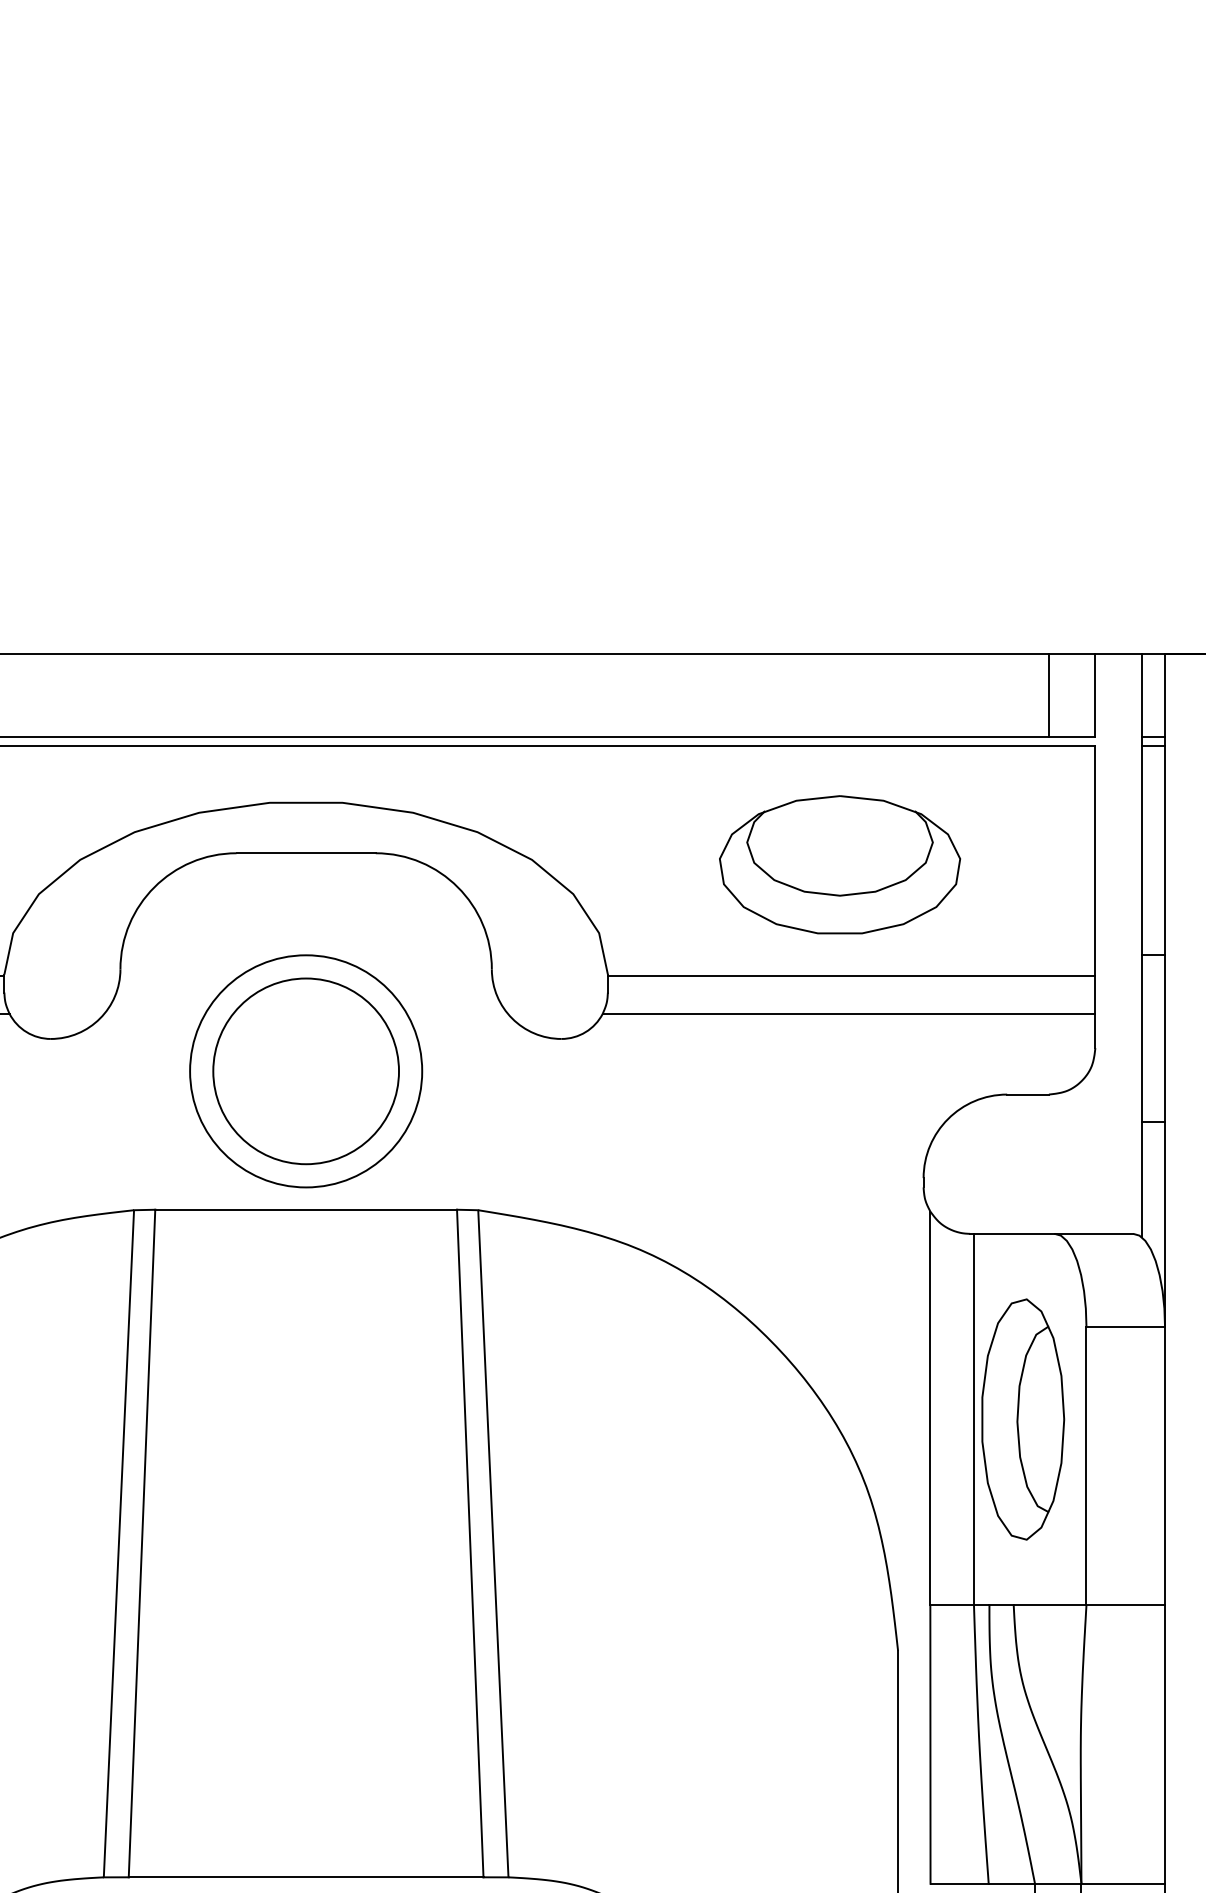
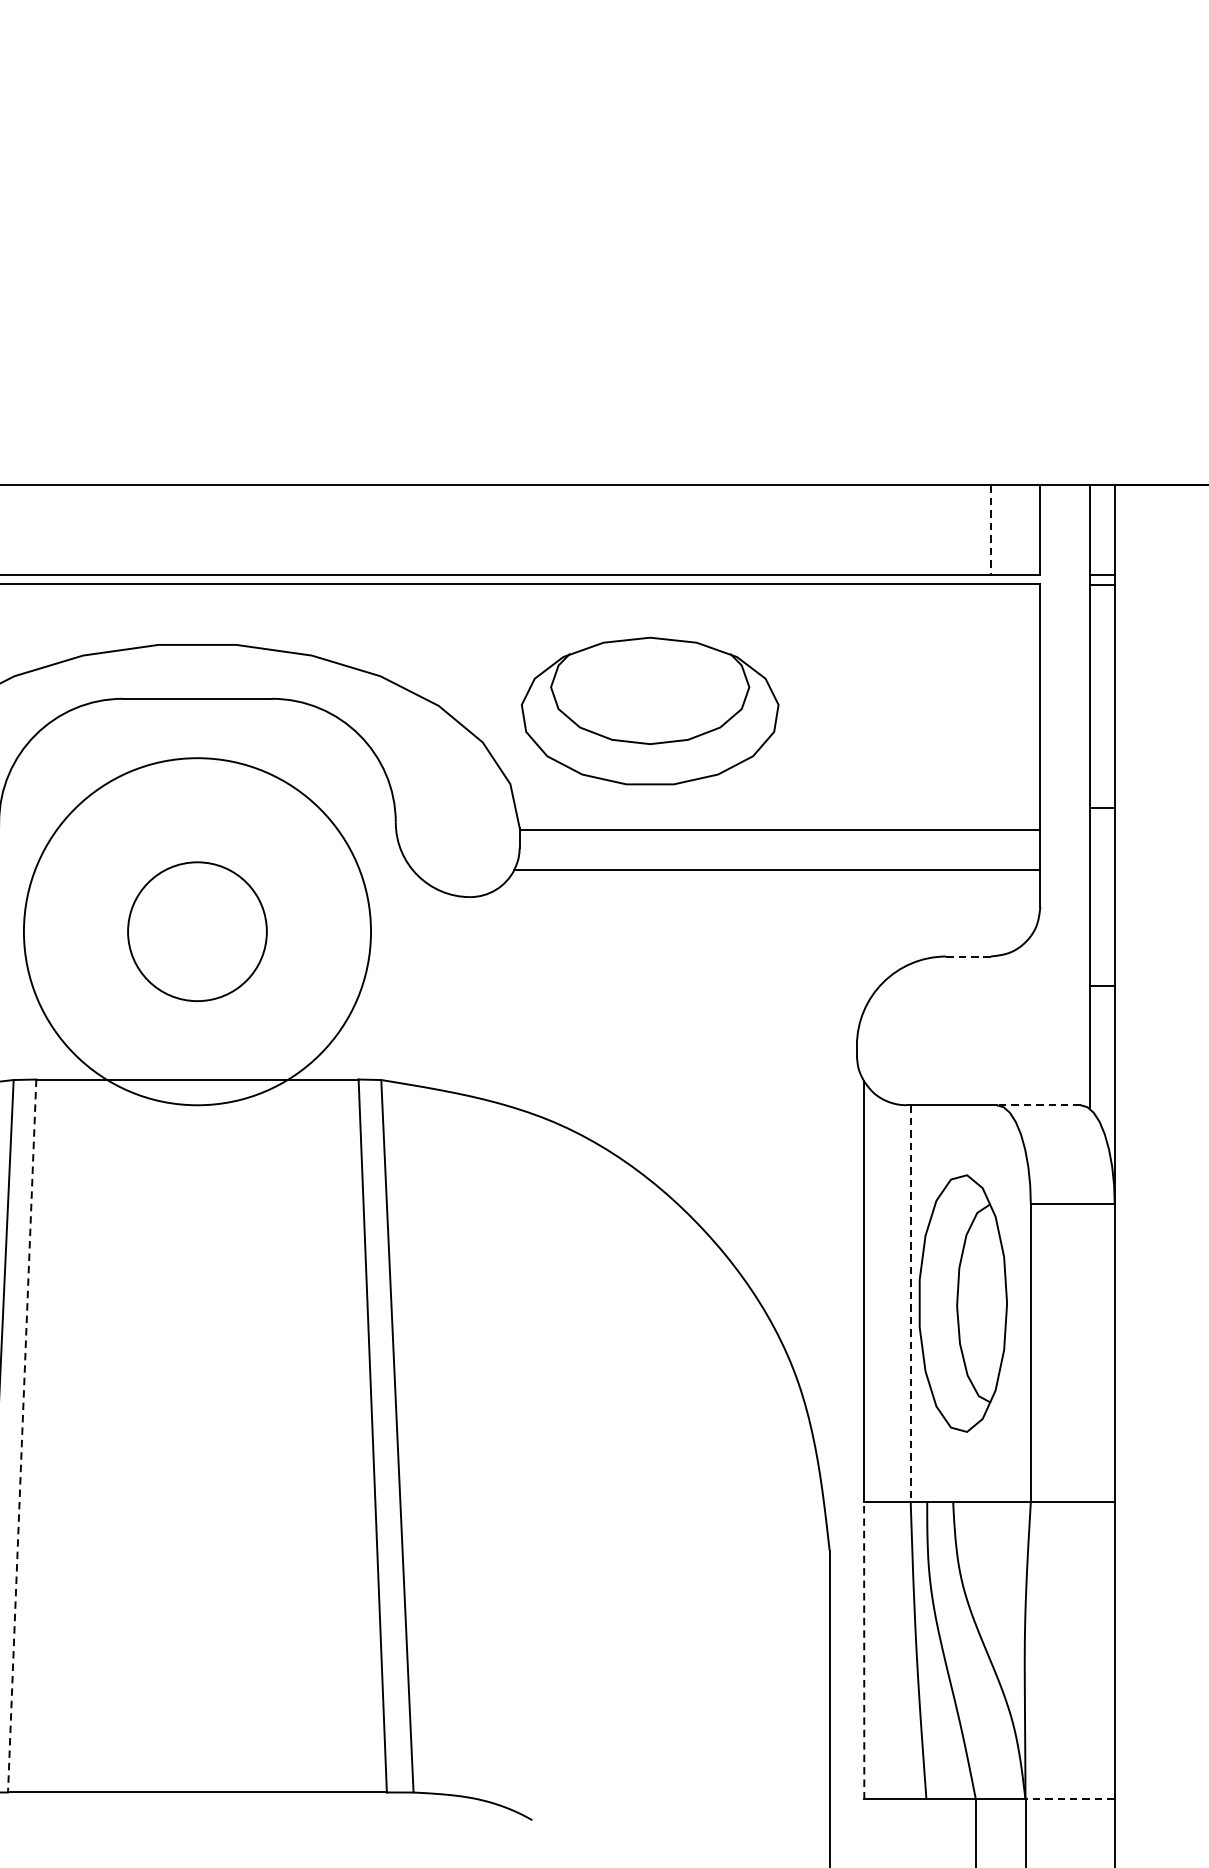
line: (1048, 695) -> (990, 530), solid -> dashed
part: (840, 864) -> (650, 710), moved
circle: (306, 1071) -> (197, 931), size x0.7
circle: (306, 1071) -> (197, 931), size x1.4
line: (1028, 1094) -> (968, 956), solid -> dashed
line: (1093, 1233) -> (1038, 1104), solid -> dashed
line: (973, 1419) -> (910, 1303), solid -> dashed
line: (142, 1544) -> (22, 1437), solid -> dashed
line: (930, 1744) -> (864, 1650), solid -> dashed
line: (1123, 1883) -> (1070, 1799), solid -> dashed

